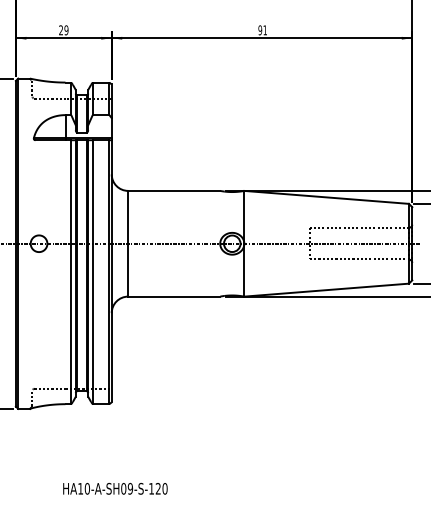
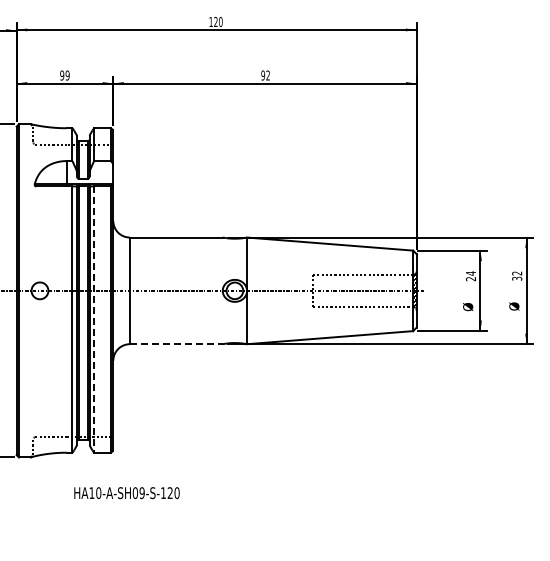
text: (61, 30) -> (62, 75), 29 -> 99
text: (264, 30) -> (267, 75), 91 -> 92
line: (93, 273) -> (94, 320), solid -> dashed
line: (174, 296) -> (176, 344), solid -> dashed
text: (114, 489) -> (126, 493), moved

